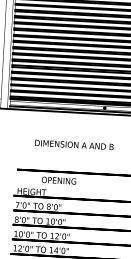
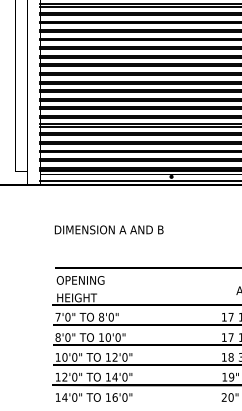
text: (73, 144) -> (108, 229), moved
text: (58, 180) -> (80, 280), moved

